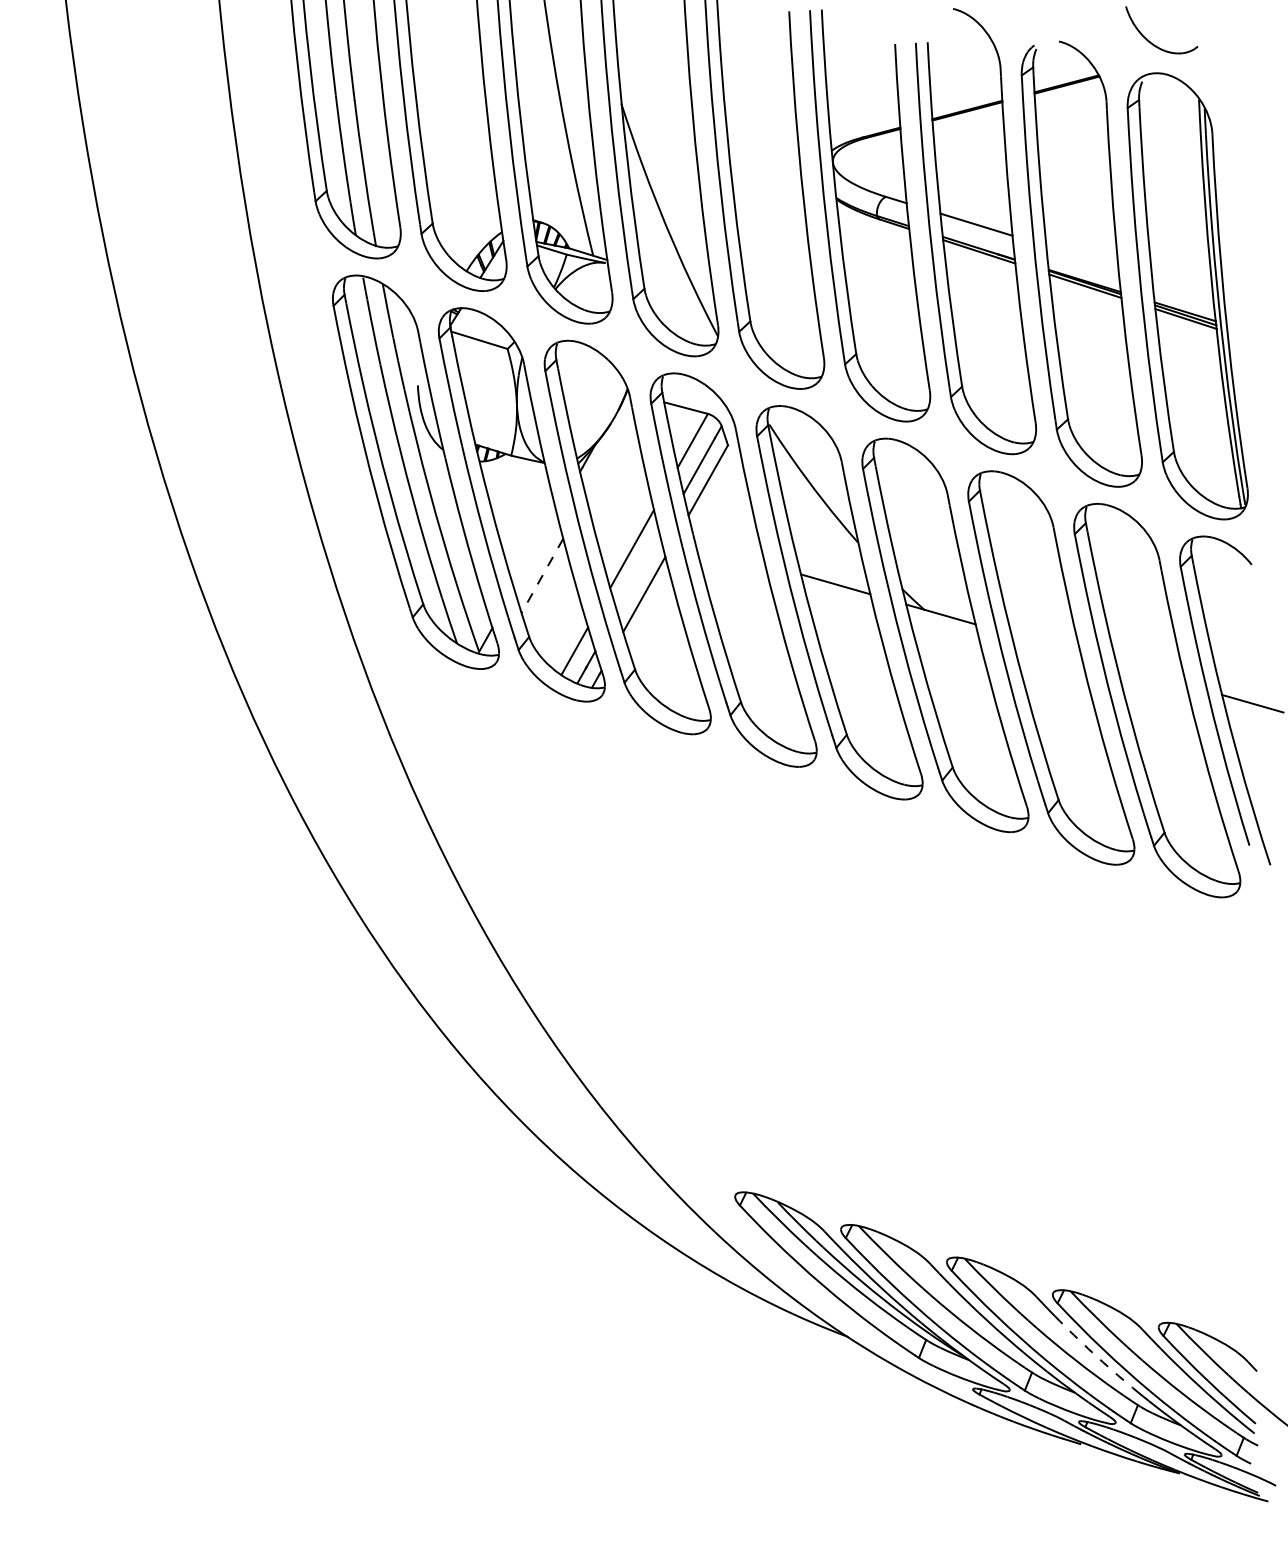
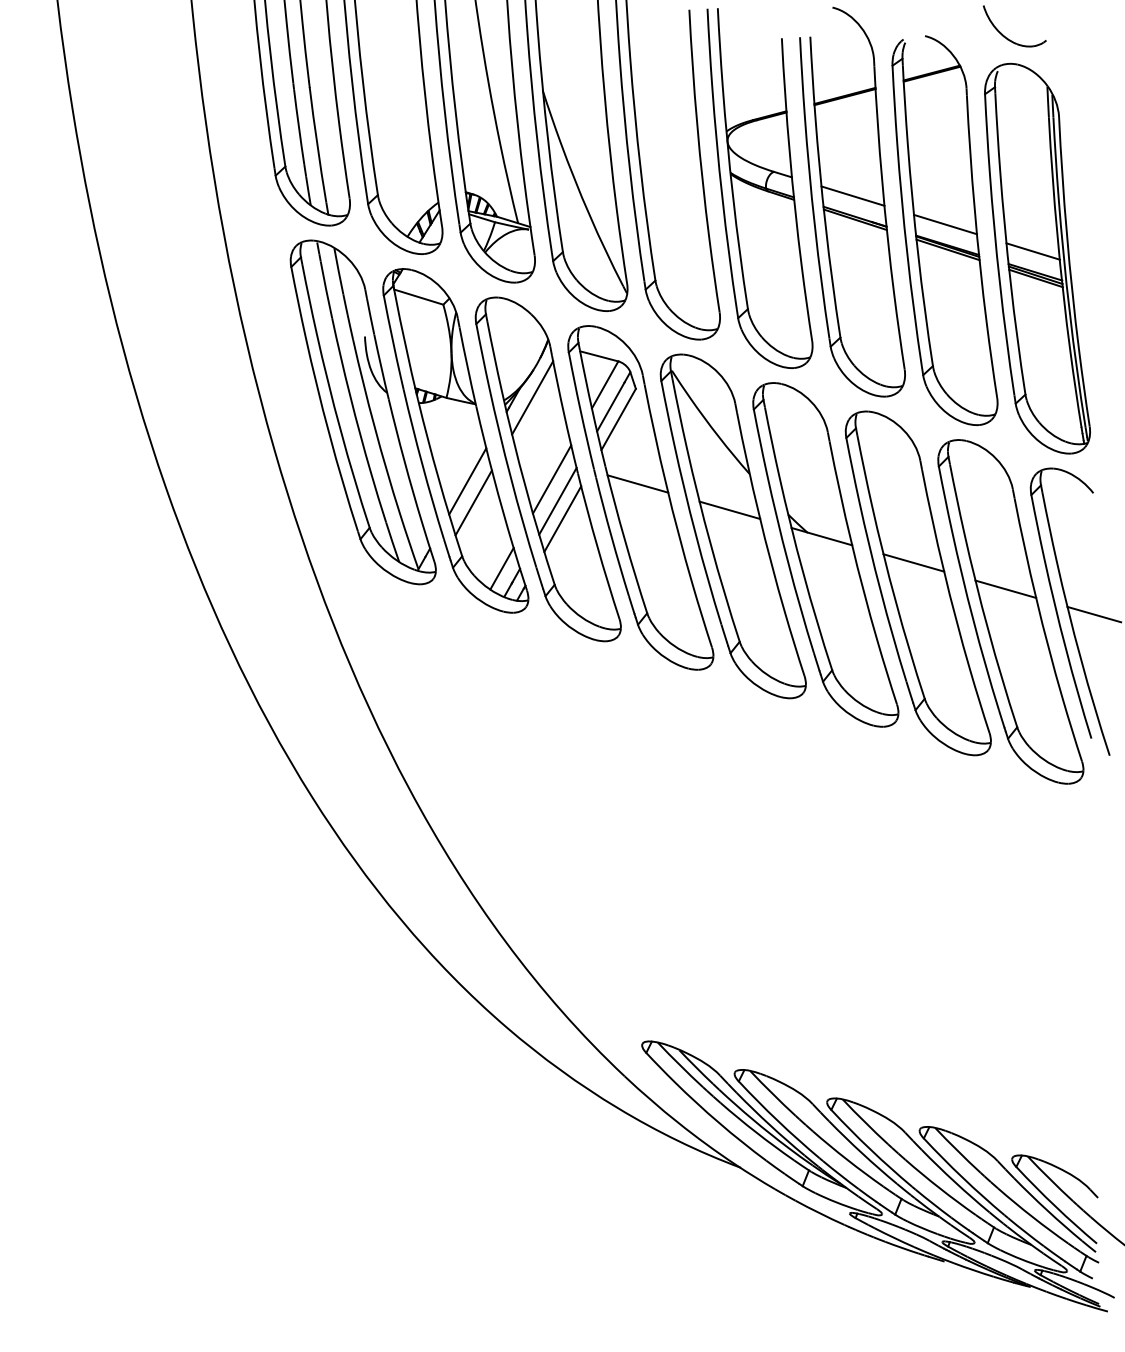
line: (1082, 257) -> (945, 224), added
line: (1182, 287) -> (1032, 250), added
line: (609, 455) -> (532, 397), added
line: (535, 551) -> (467, 481), added
line: (730, 554) -> (638, 484), added
line: (638, 573) -> (557, 500), added
line: (542, 575) -> (473, 502), dashed -> solid
line: (1045, 644) -> (913, 562), added
line: (1151, 674) -> (1005, 589), added
arc: (1093, 1353) -> (955, 1182), dashed -> solid

